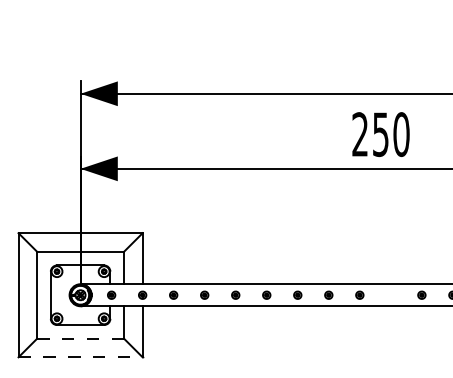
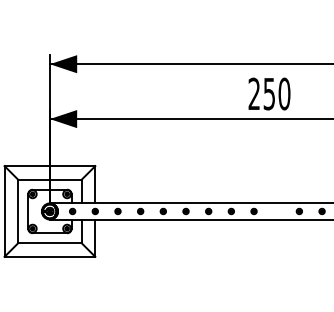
line: (79, 339) -> (49, 243), dashed -> solid
line: (81, 356) -> (50, 256), dashed -> solid

